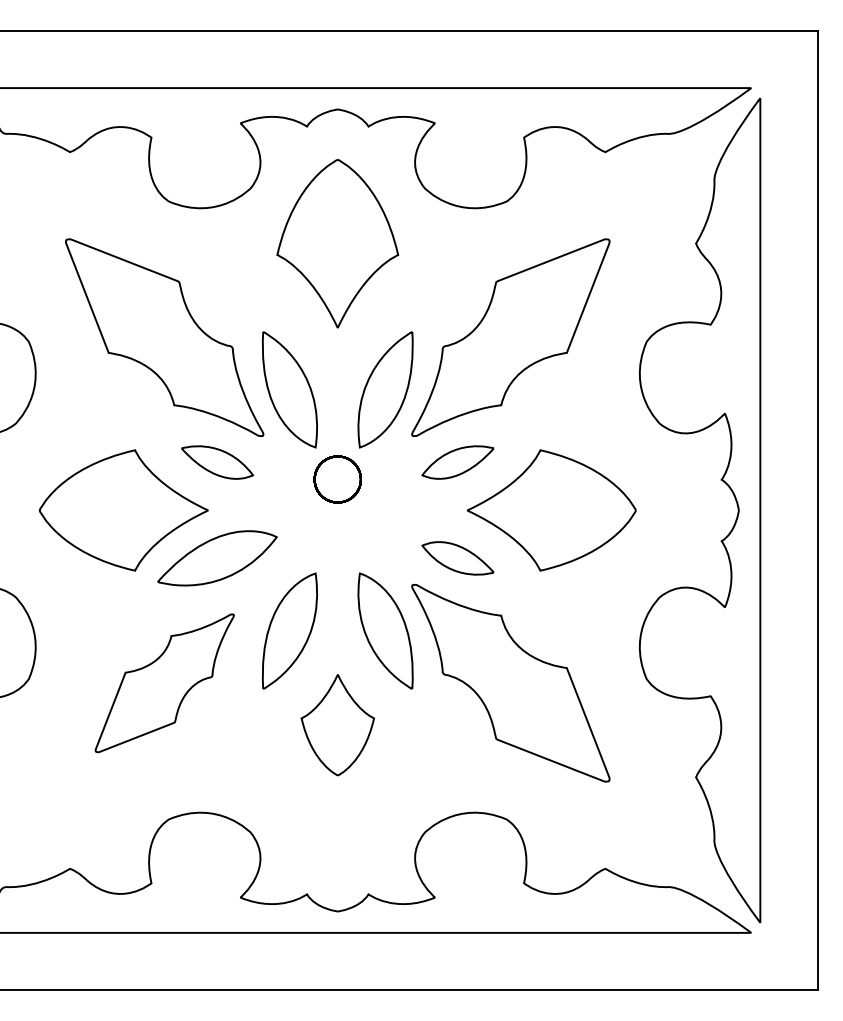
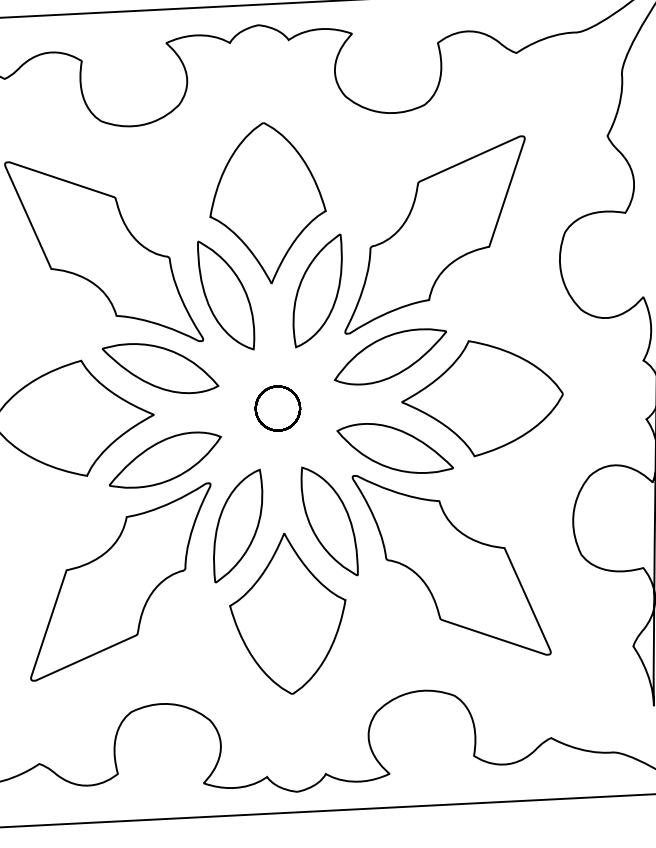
part: (337, 243) -> (267, 203), moved
part: (217, 462) -> (160, 368), size x1.67
part: (457, 462) -> (390, 356), size x1.67
part: (337, 479) -> (277, 408), moved
part: (457, 558) -> (394, 448), size x1.67
part: (164, 683) -> (120, 582), size x1.43
part: (337, 724) -> (288, 613), size x1.67

